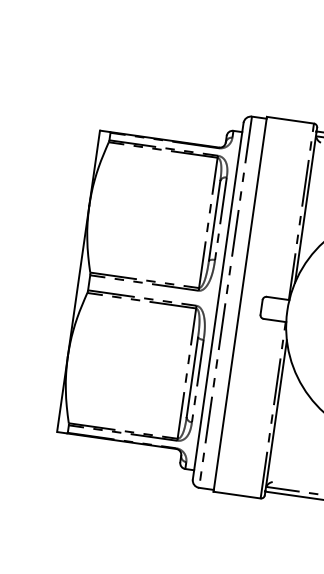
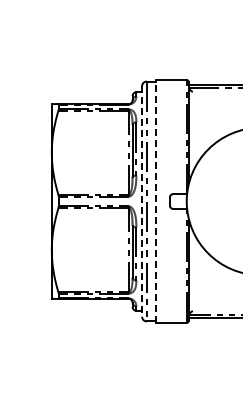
line: (218, 301) -> (142, 201), solid -> dashed
line: (240, 304) -> (156, 201), solid -> dashed

